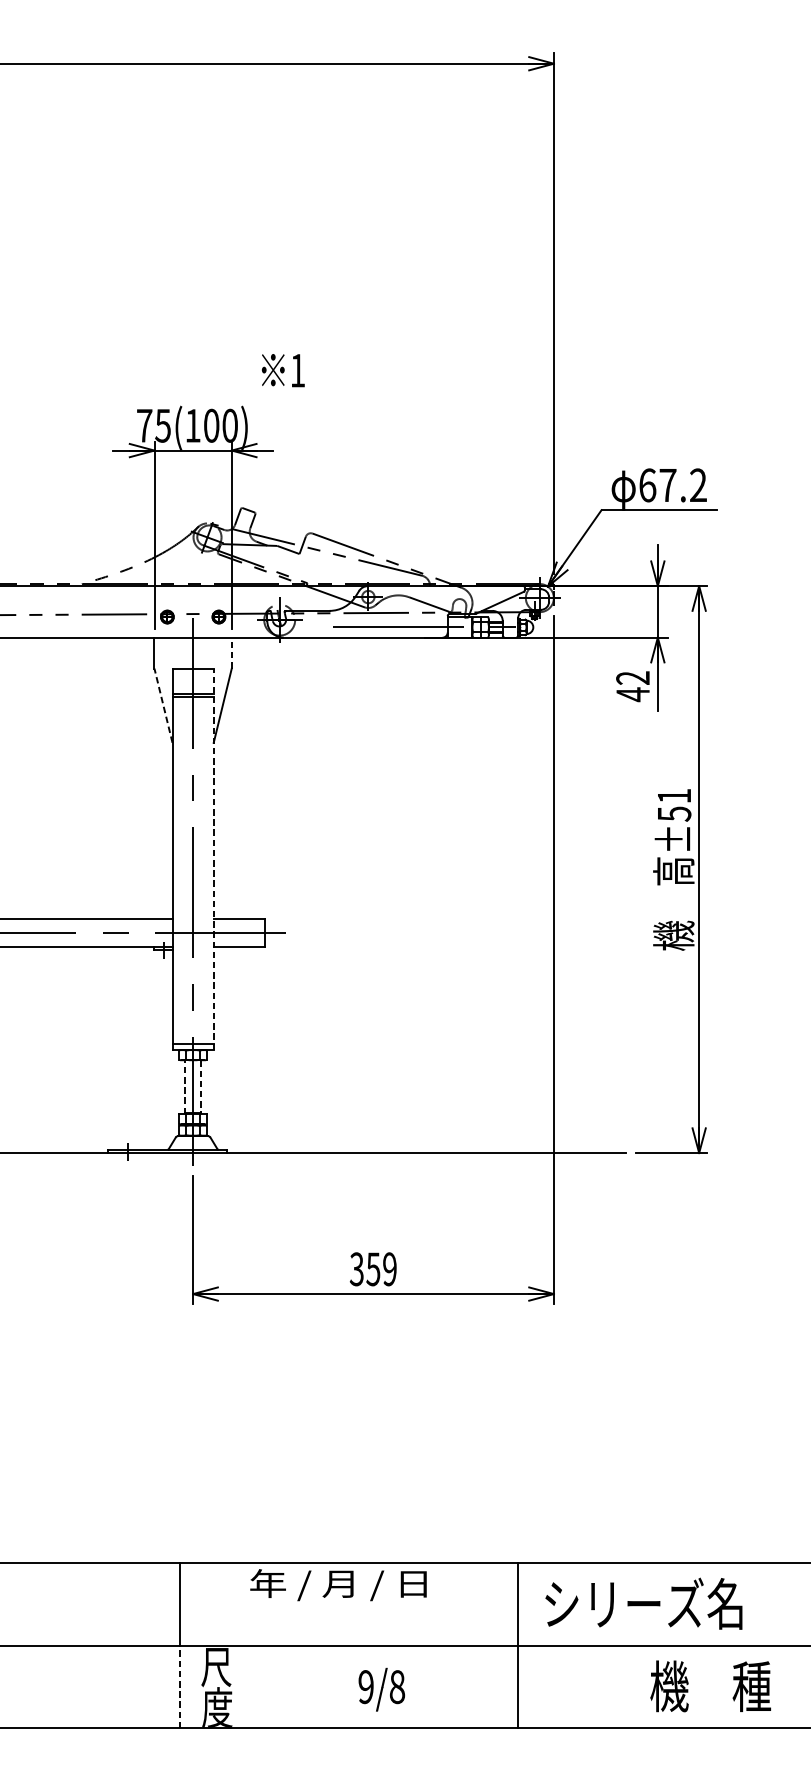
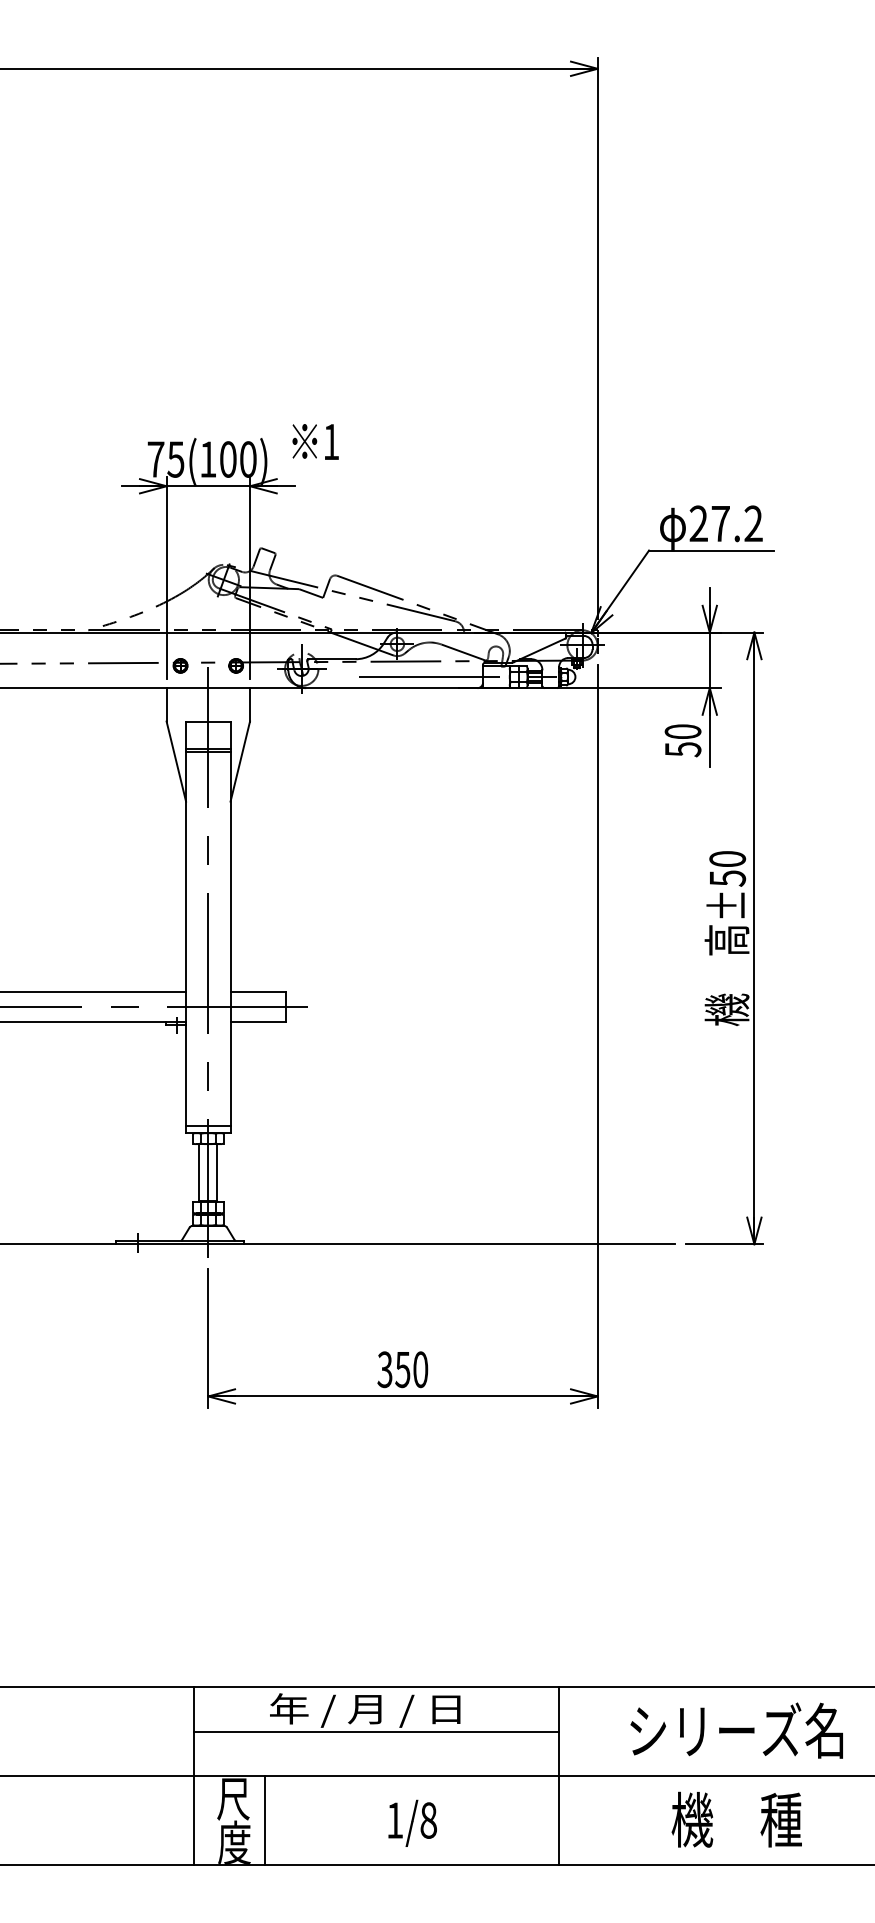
text: (283, 370) -> (315, 441), moved
text: (647, 485) -> (698, 523), 67.2 -> 27.2
line: (232, 652) -> (250, 704), dashed -> solid
text: (632, 686) -> (682, 740), 42 -> 50
line: (163, 705) -> (176, 761), dashed -> solid
text: (674, 795) -> (727, 858), ±51 -> ±50
line: (213, 859) -> (230, 927), dashed -> solid
line: (184, 1086) -> (199, 1172), dashed -> solid
line: (201, 1087) -> (217, 1173), dashed -> solid
text: (389, 1269) -> (420, 1369), 359 -> 350
text: (643, 1603) -> (736, 1730), moved
line: (348, 1604) -> (376, 1731), added
text: (710, 1686) -> (736, 1819), moved
line: (180, 1687) -> (194, 1820), dashed -> solid
line: (246, 1687) -> (265, 1820), added
text: (366, 1687) -> (395, 1820), 9/8 -> 1/8

